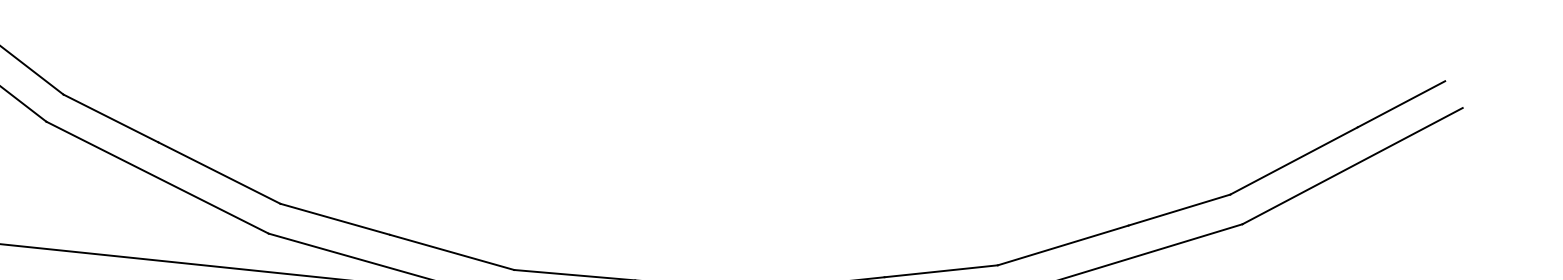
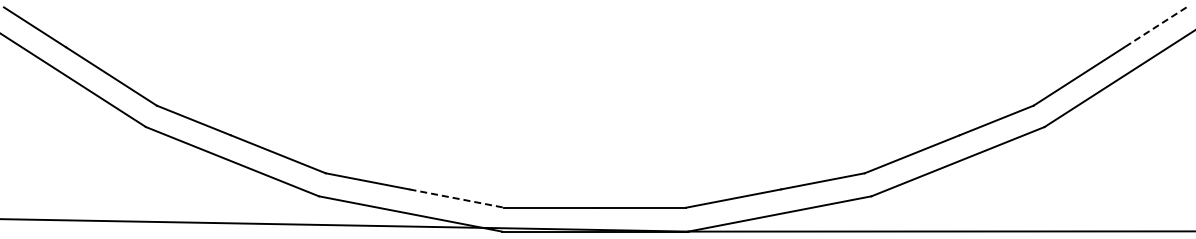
line: (1401, 104) -> (1155, 27), solid -> dashed
line: (452, 252) -> (457, 198), solid -> dashed

